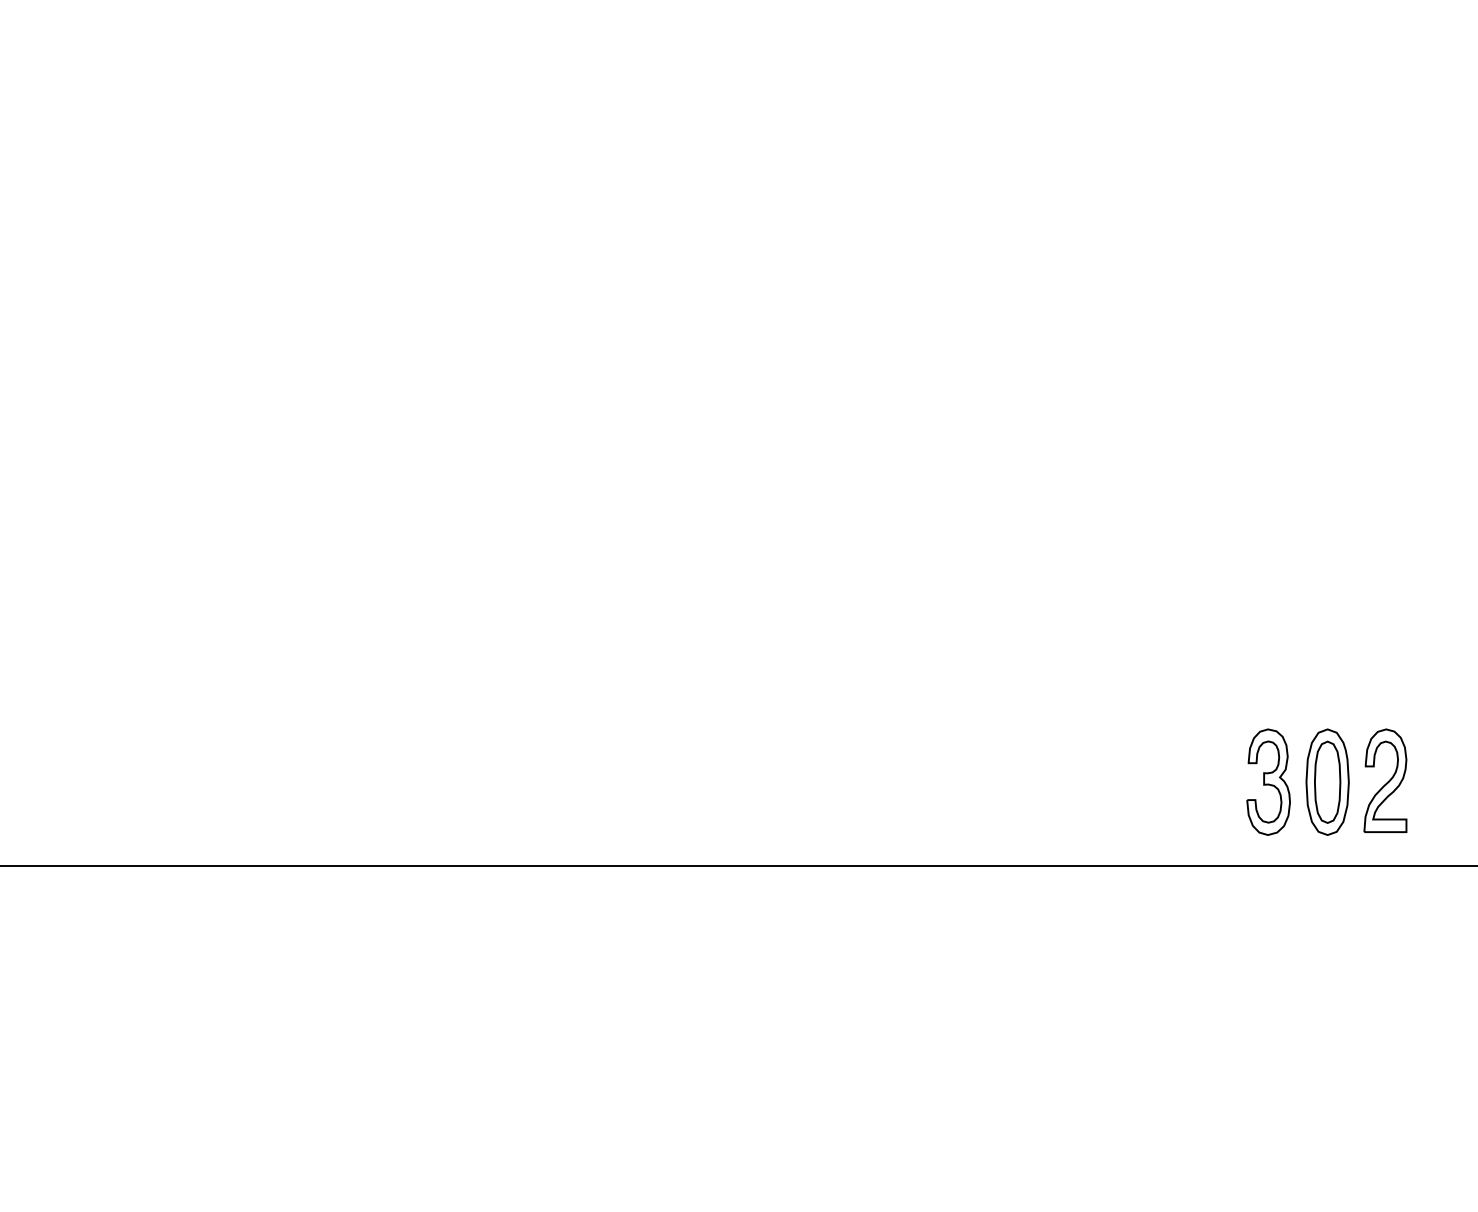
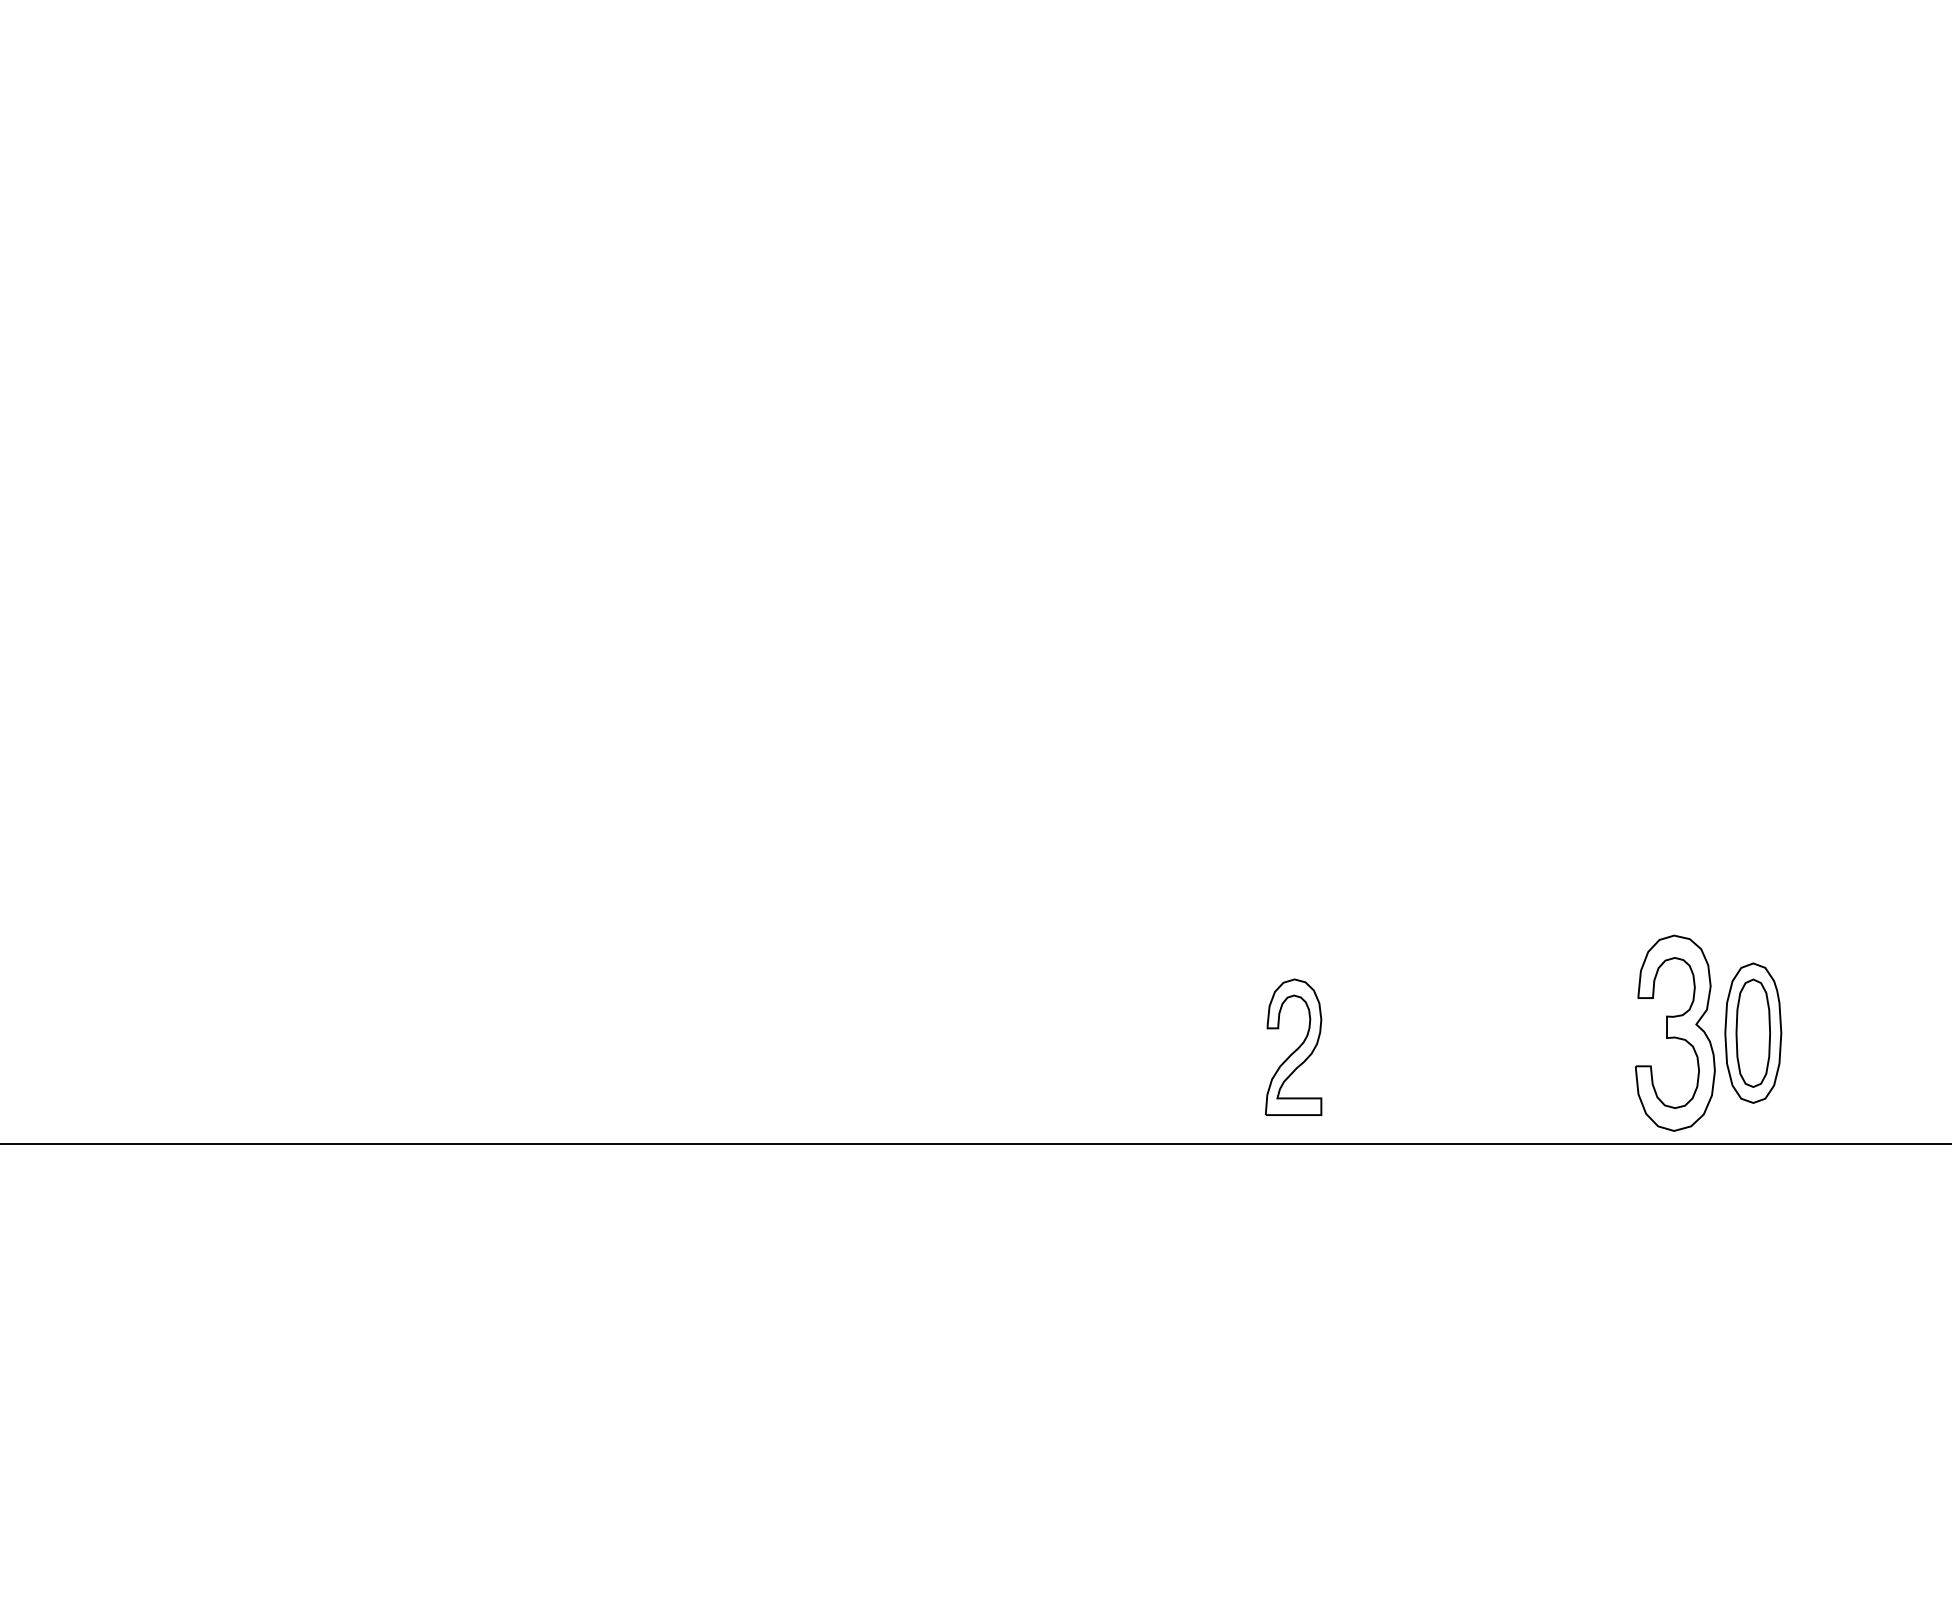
part: (1385, 780) -> (1293, 1046), moved
part: (1268, 781) -> (1675, 1032), size x1.4

